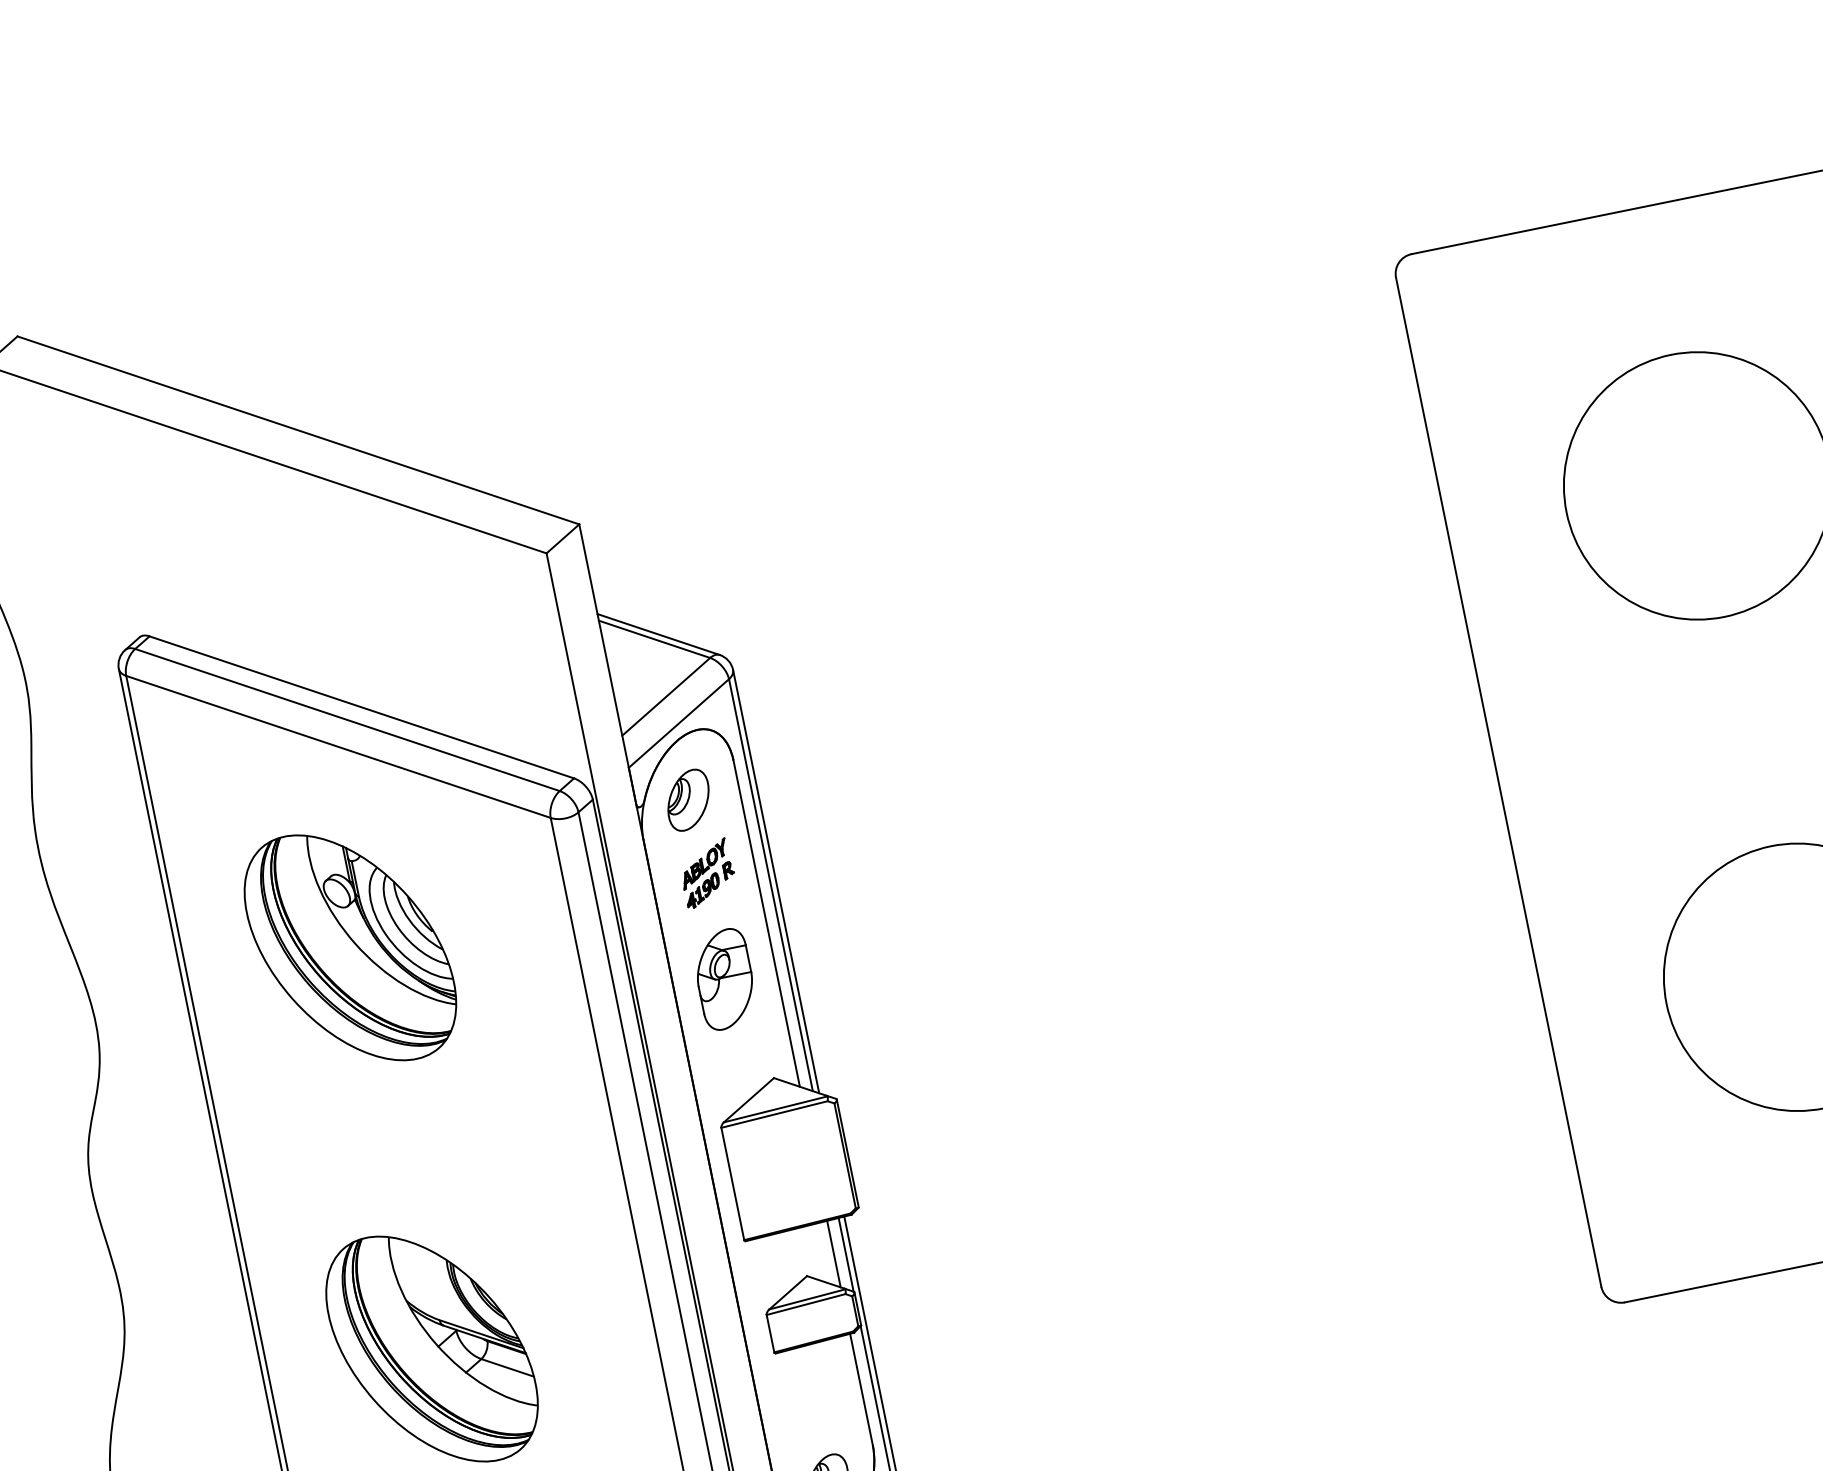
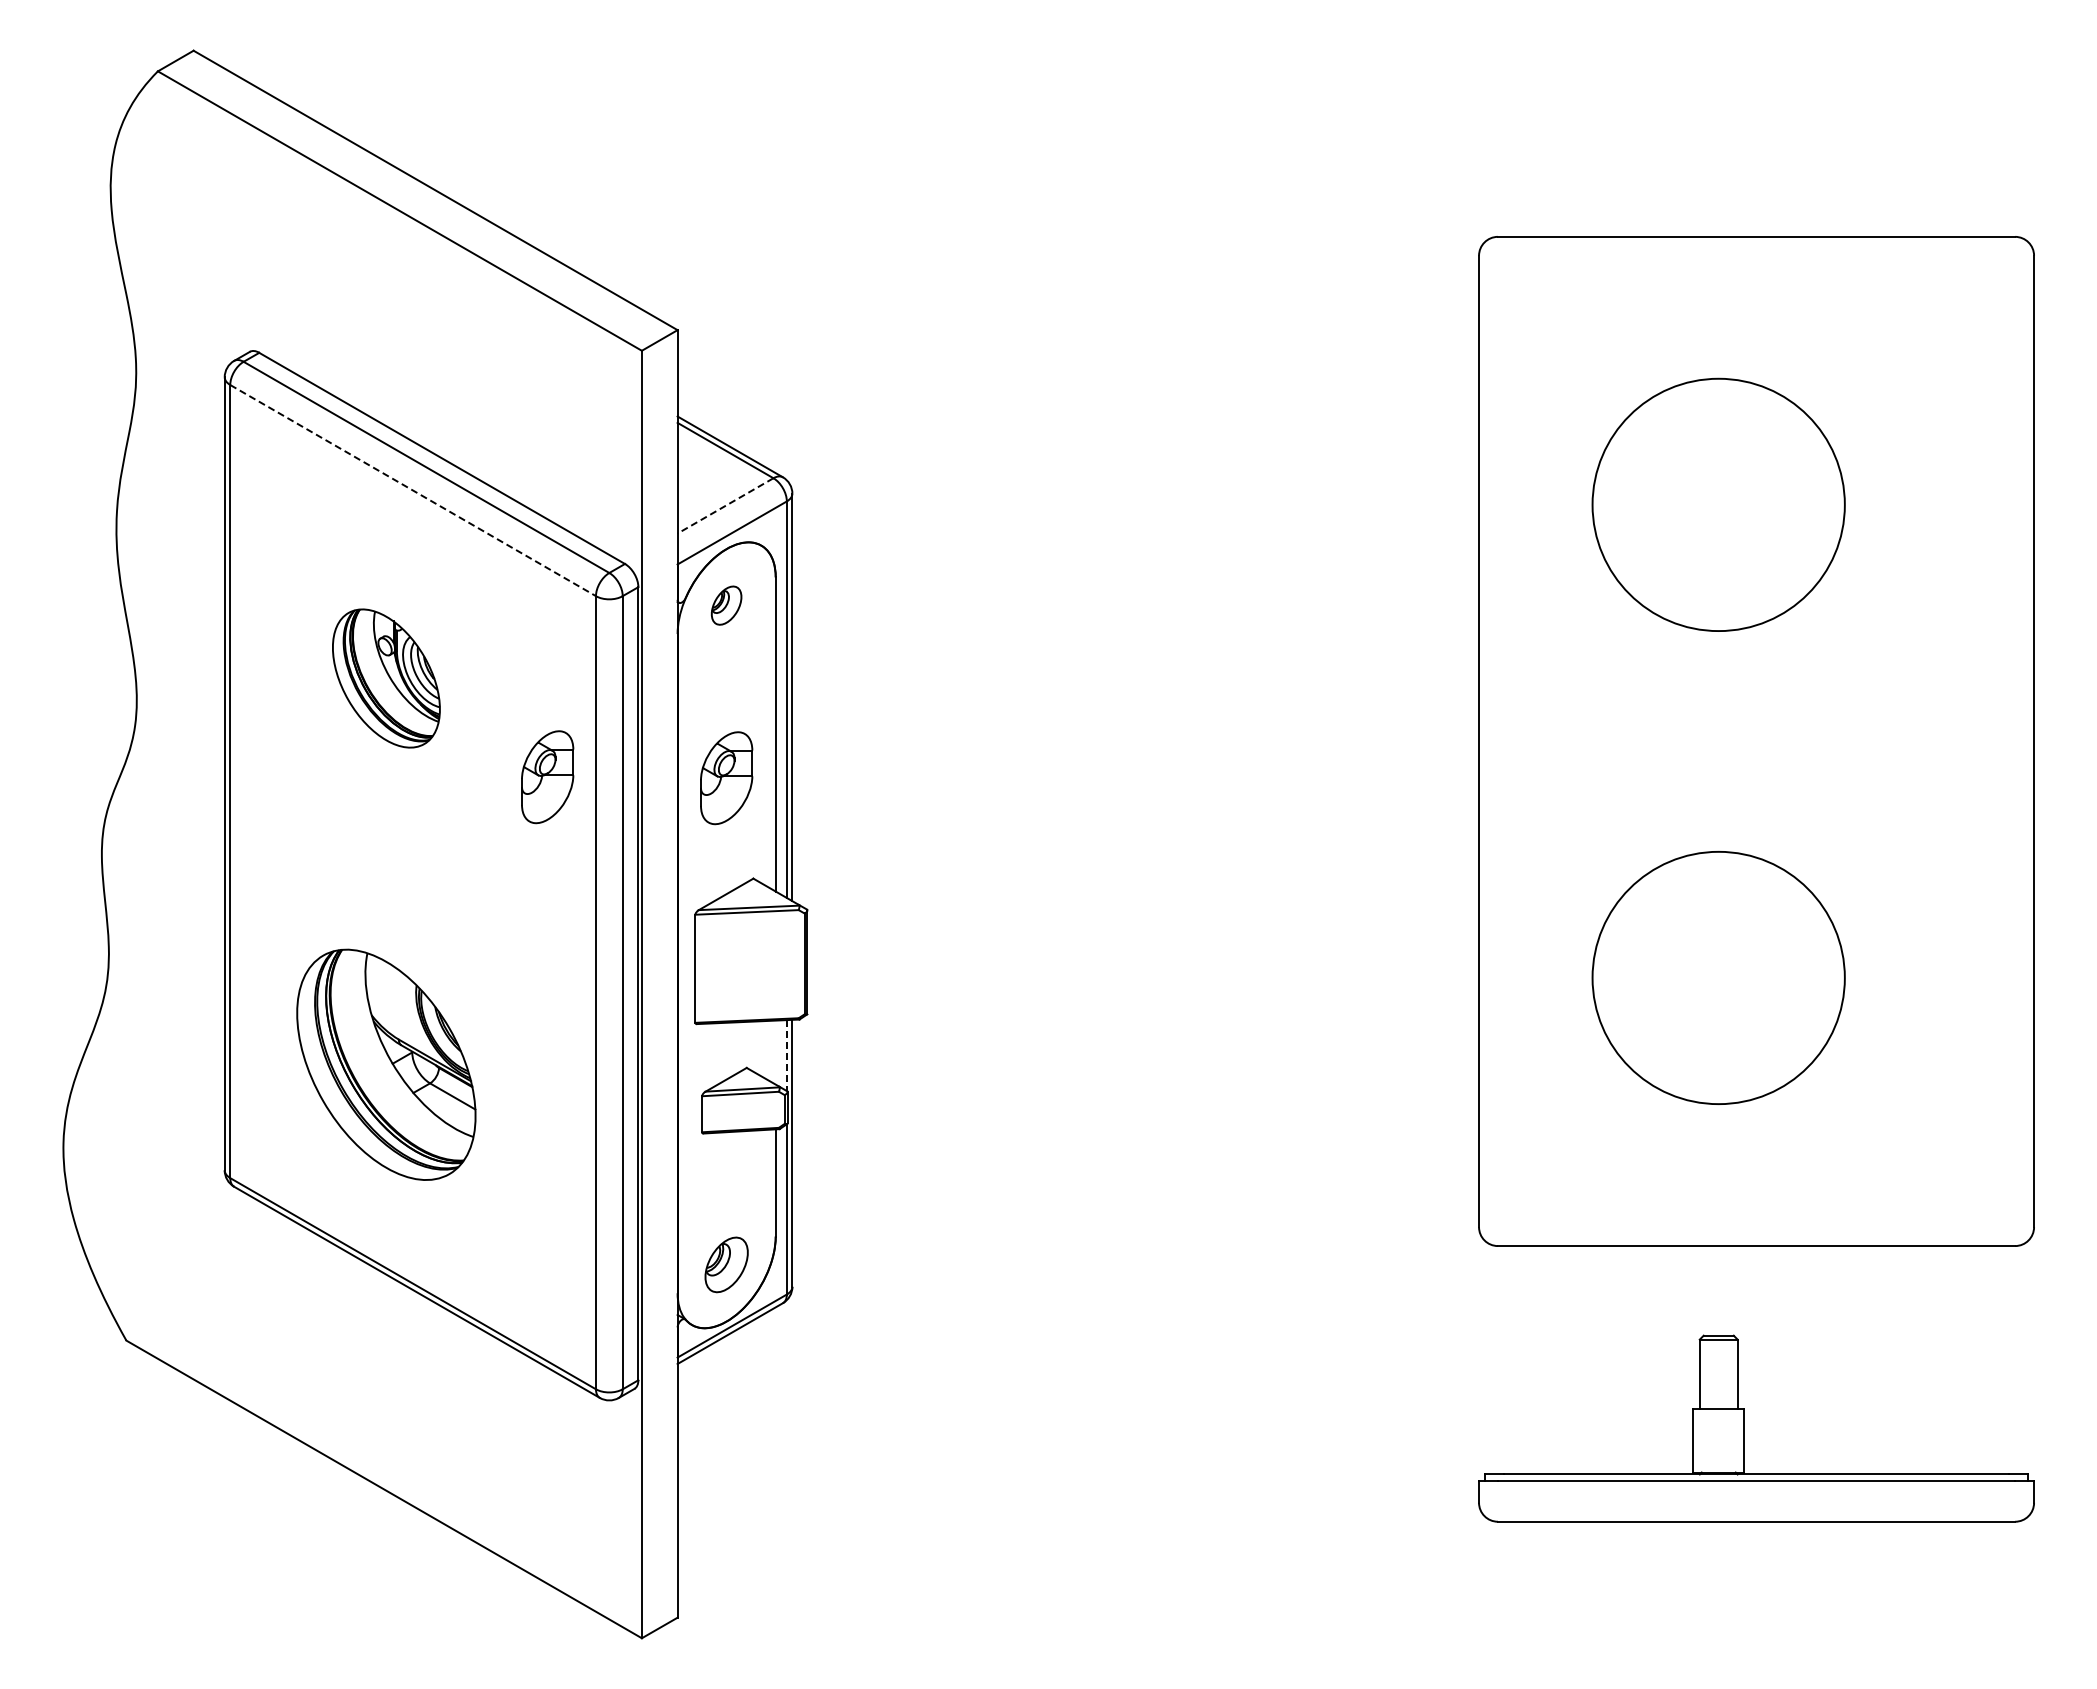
line: (666, 697) -> (725, 506), solid -> dashed
line: (338, 746) -> (413, 490), solid -> dashed
part: (688, 800) -> (726, 605), size x0.7
part: (707, 872) -> (730, 676), removed
part: (350, 947) -> (386, 678), size x0.6
part: (538, 1016) -> (547, 777), added
line: (833, 1254) -> (775, 1052), removed
line: (845, 1255) -> (786, 1056), solid -> dashed

